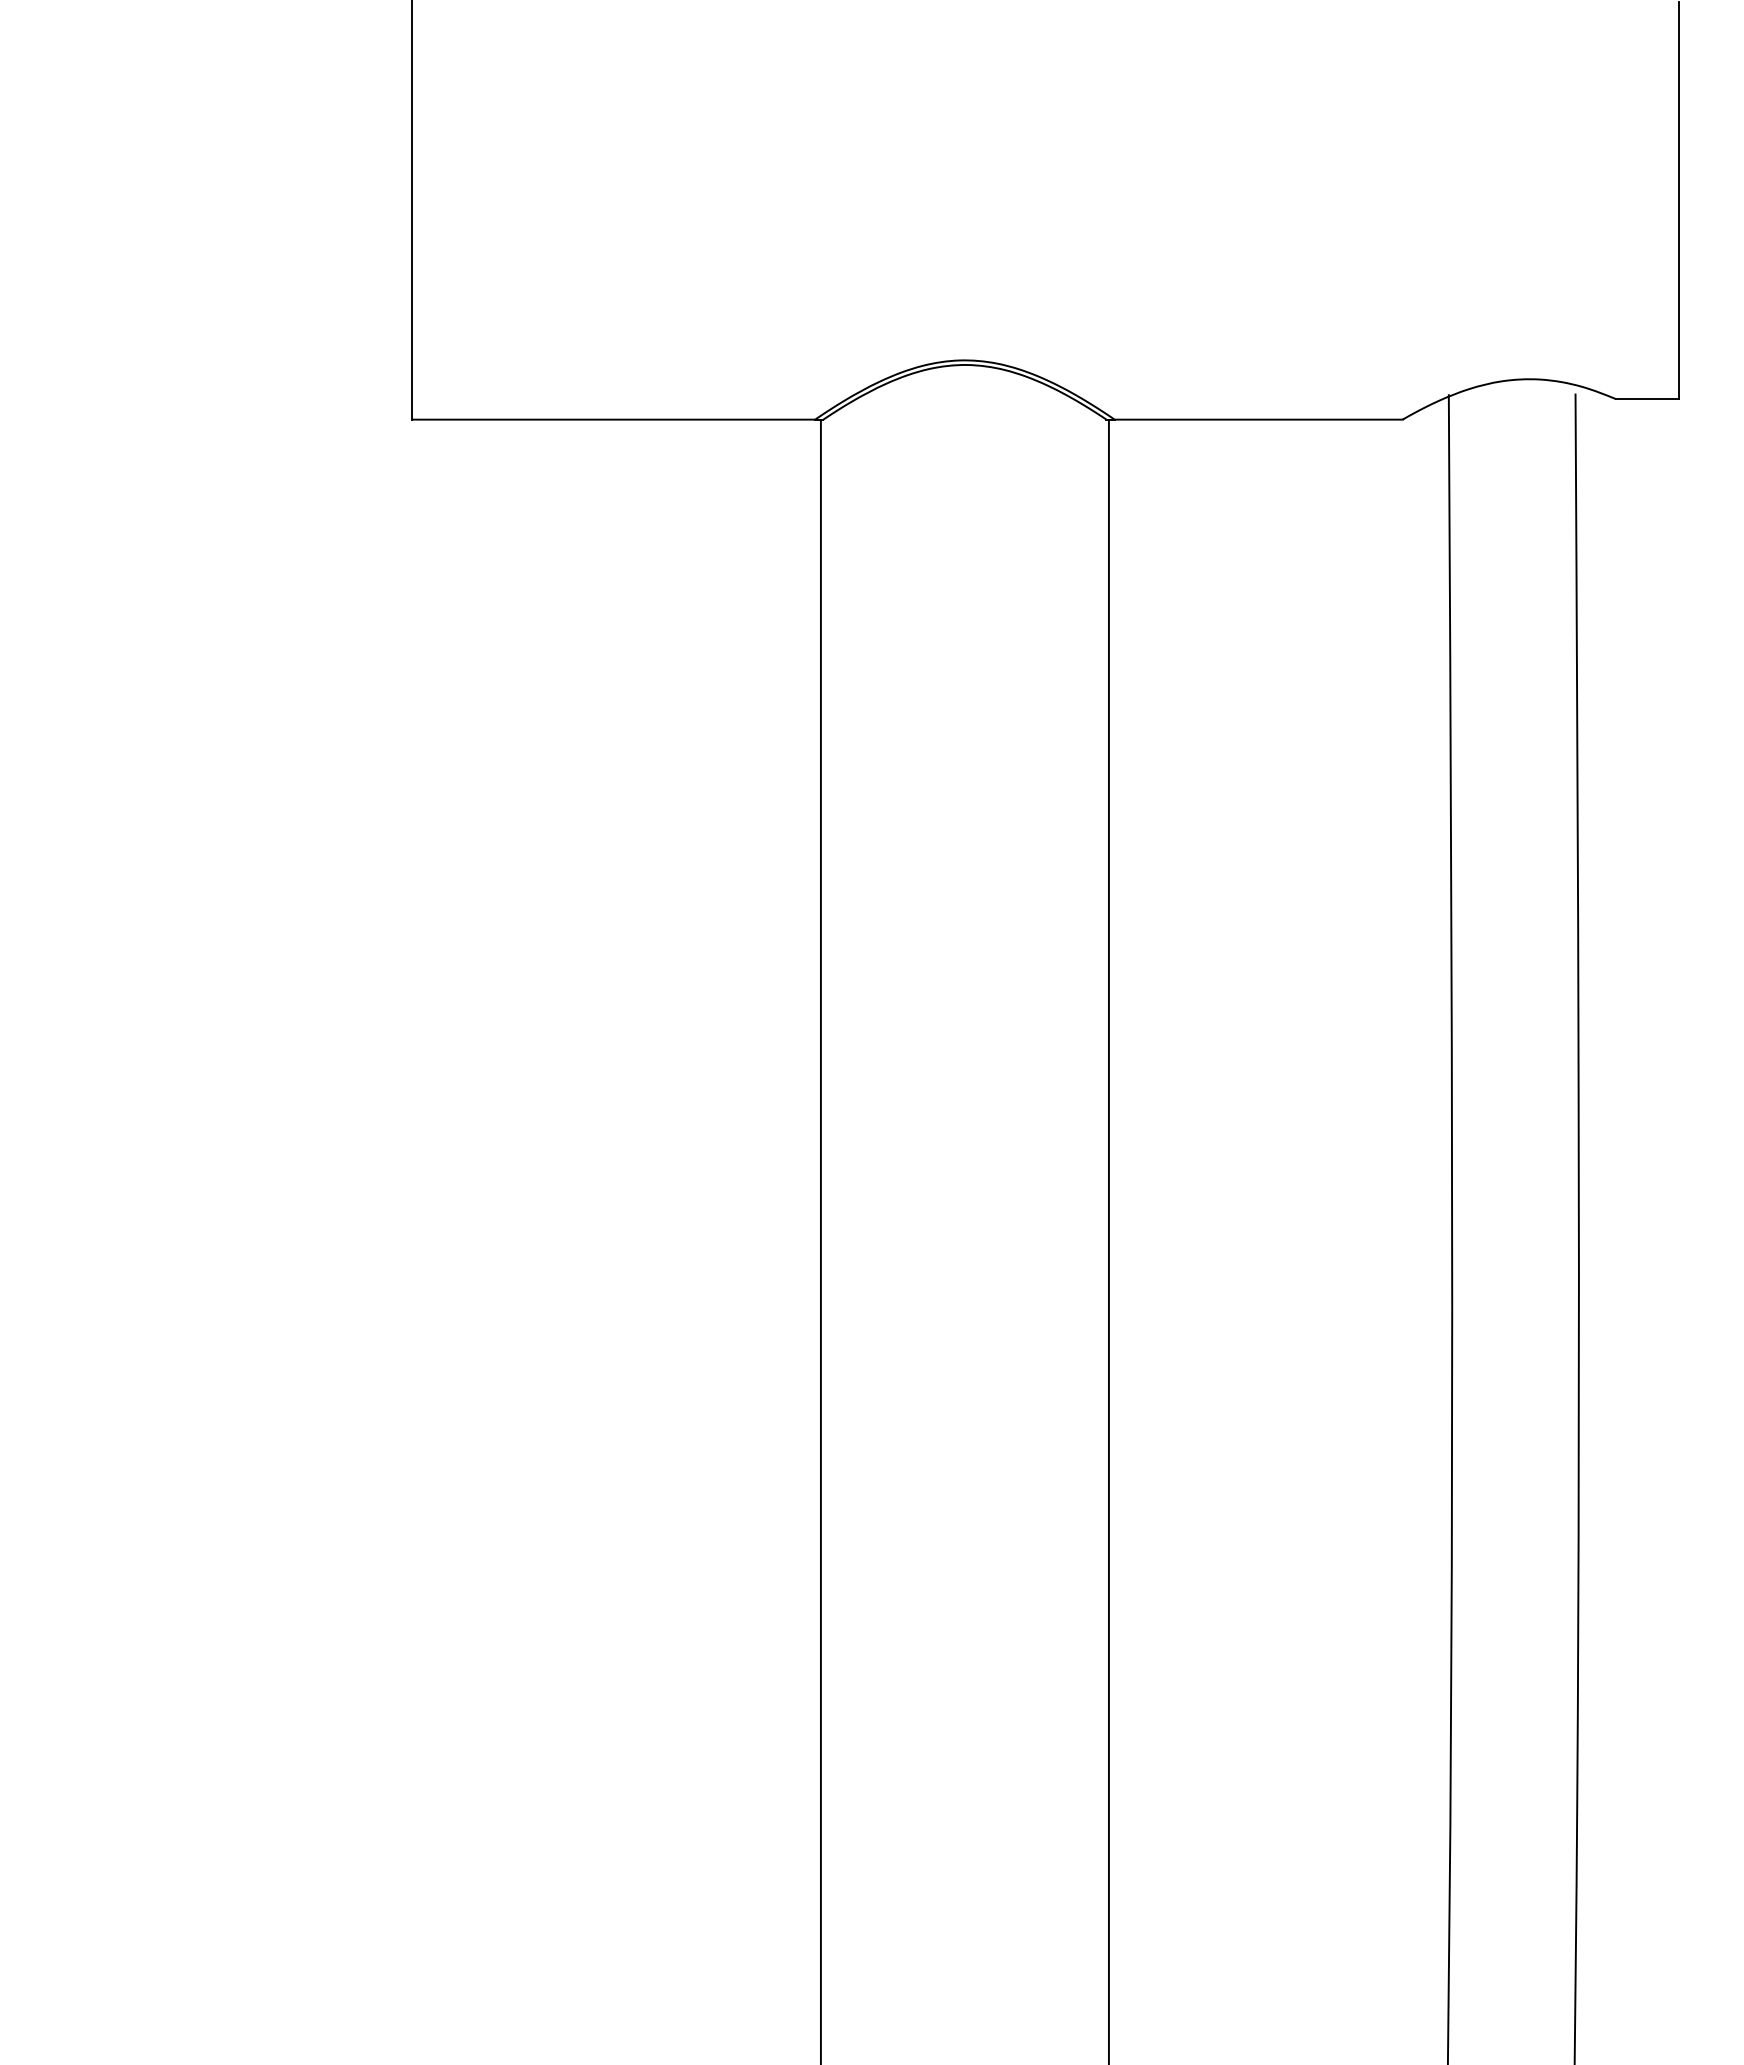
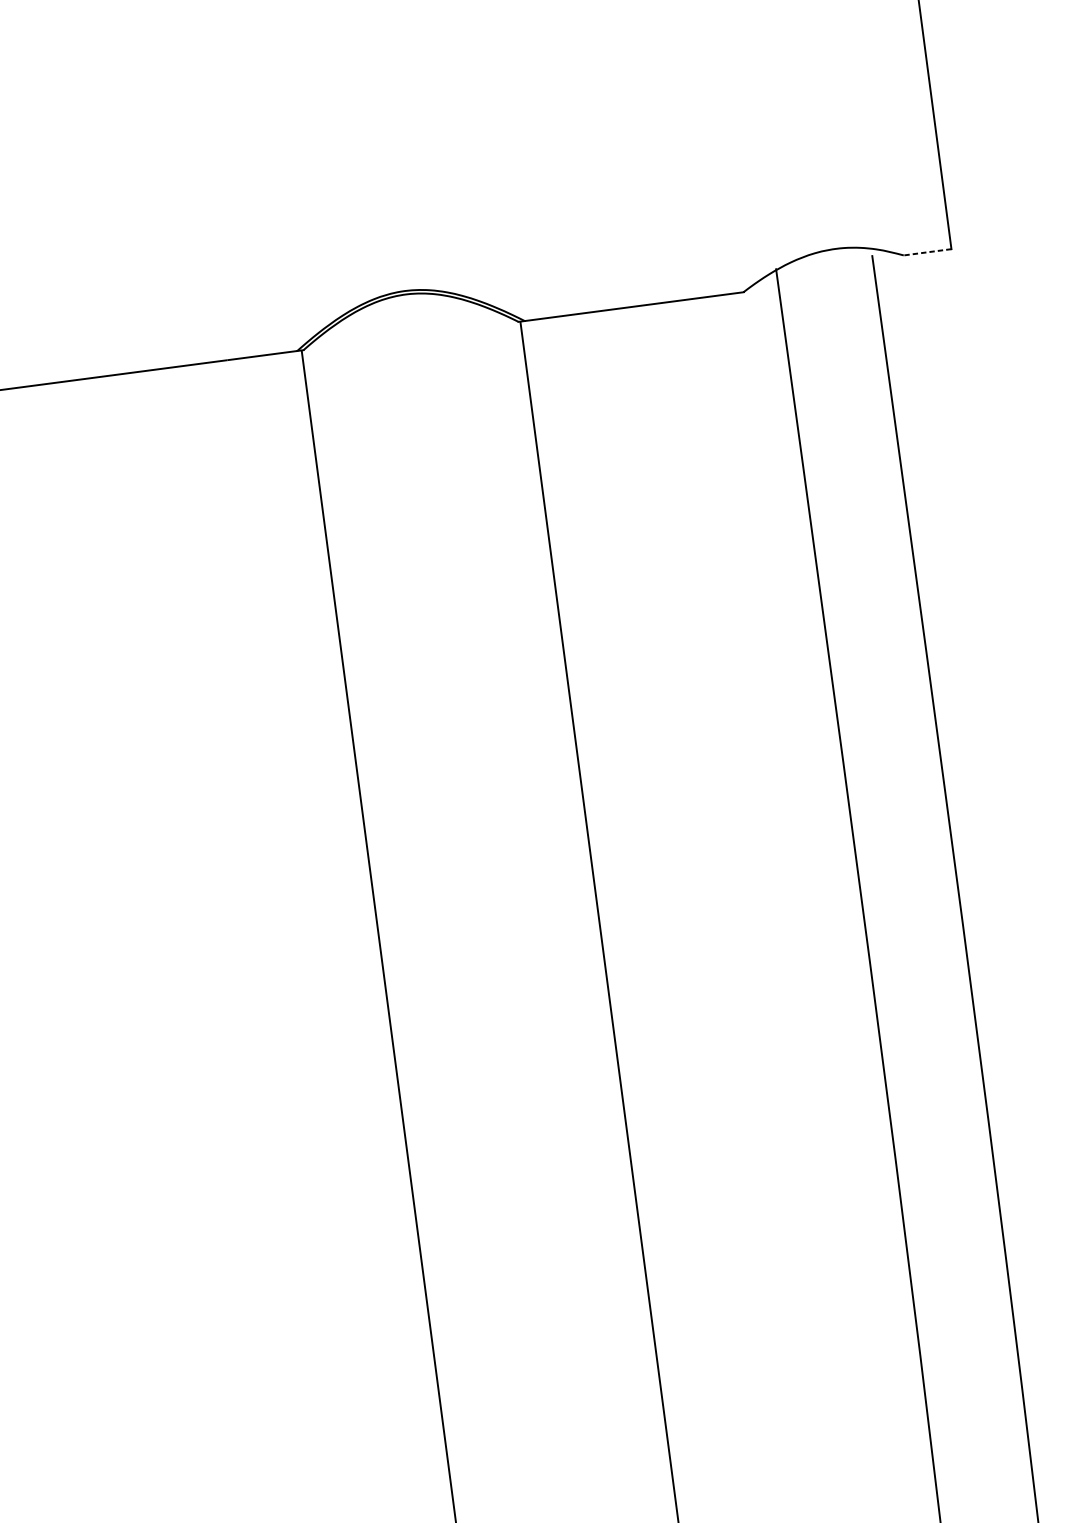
line: (1647, 399) -> (927, 252), solid -> dashed

